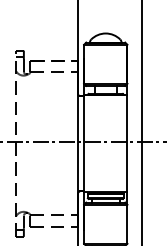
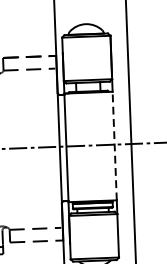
line: (127, 143) -> (114, 145), solid -> dashed

